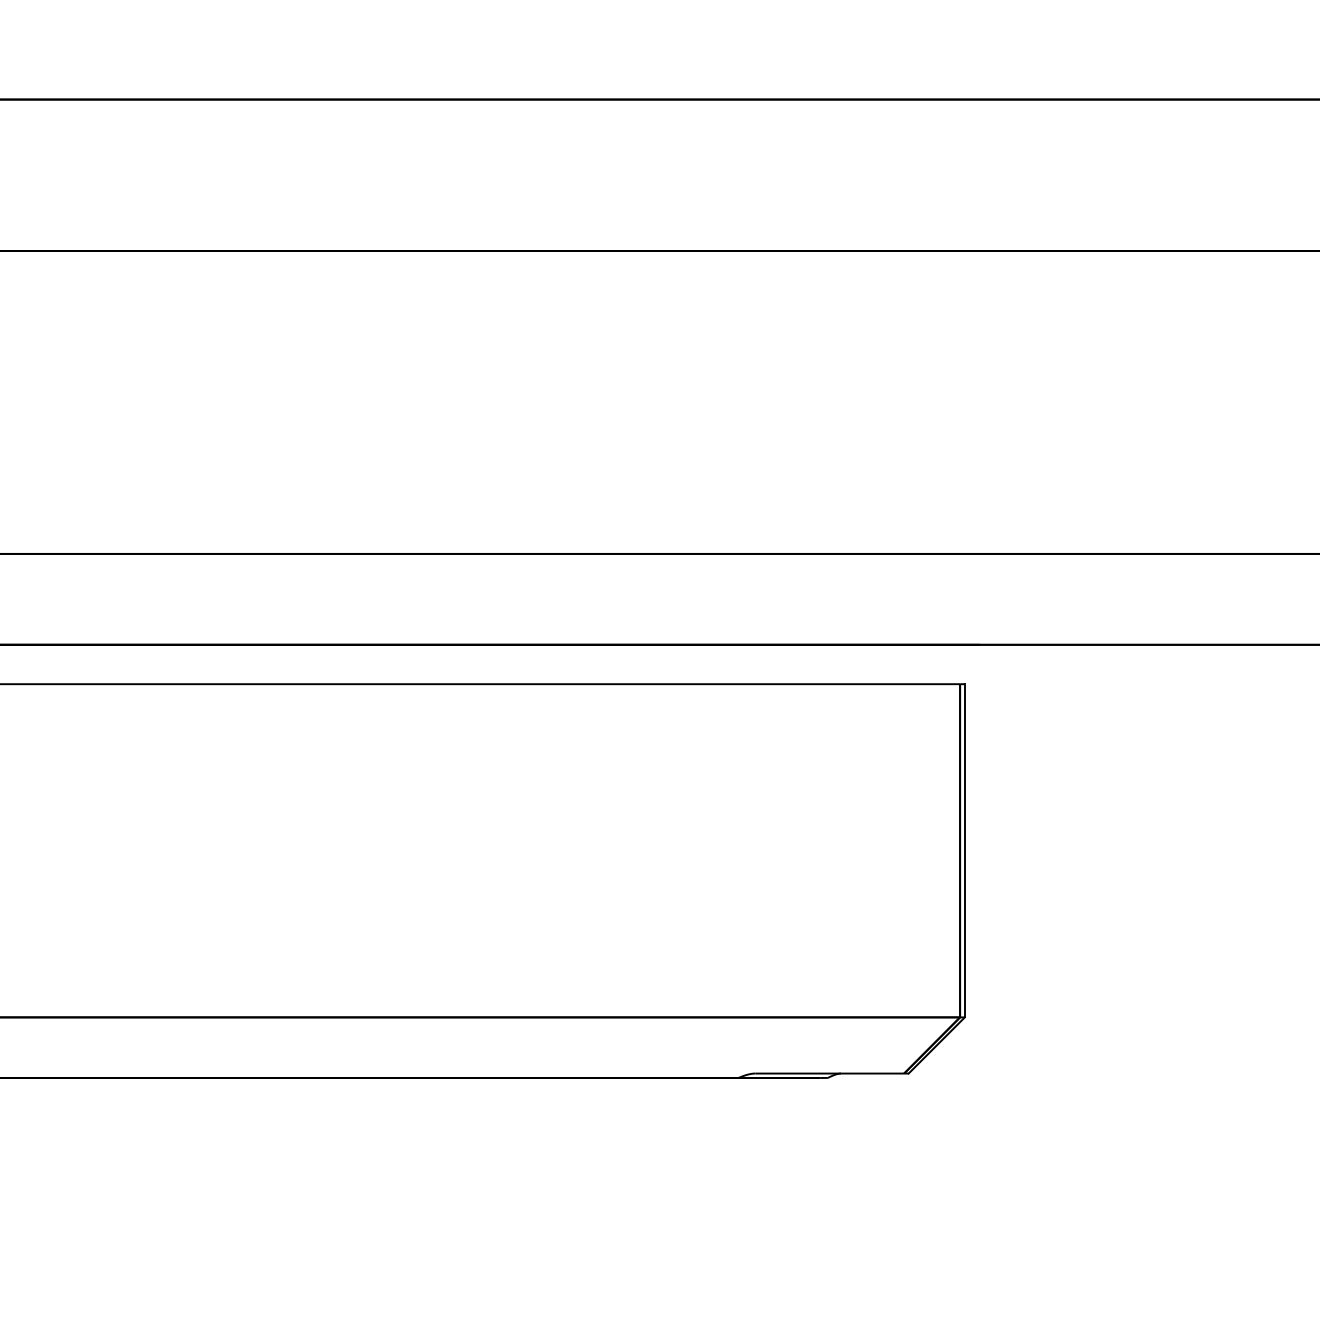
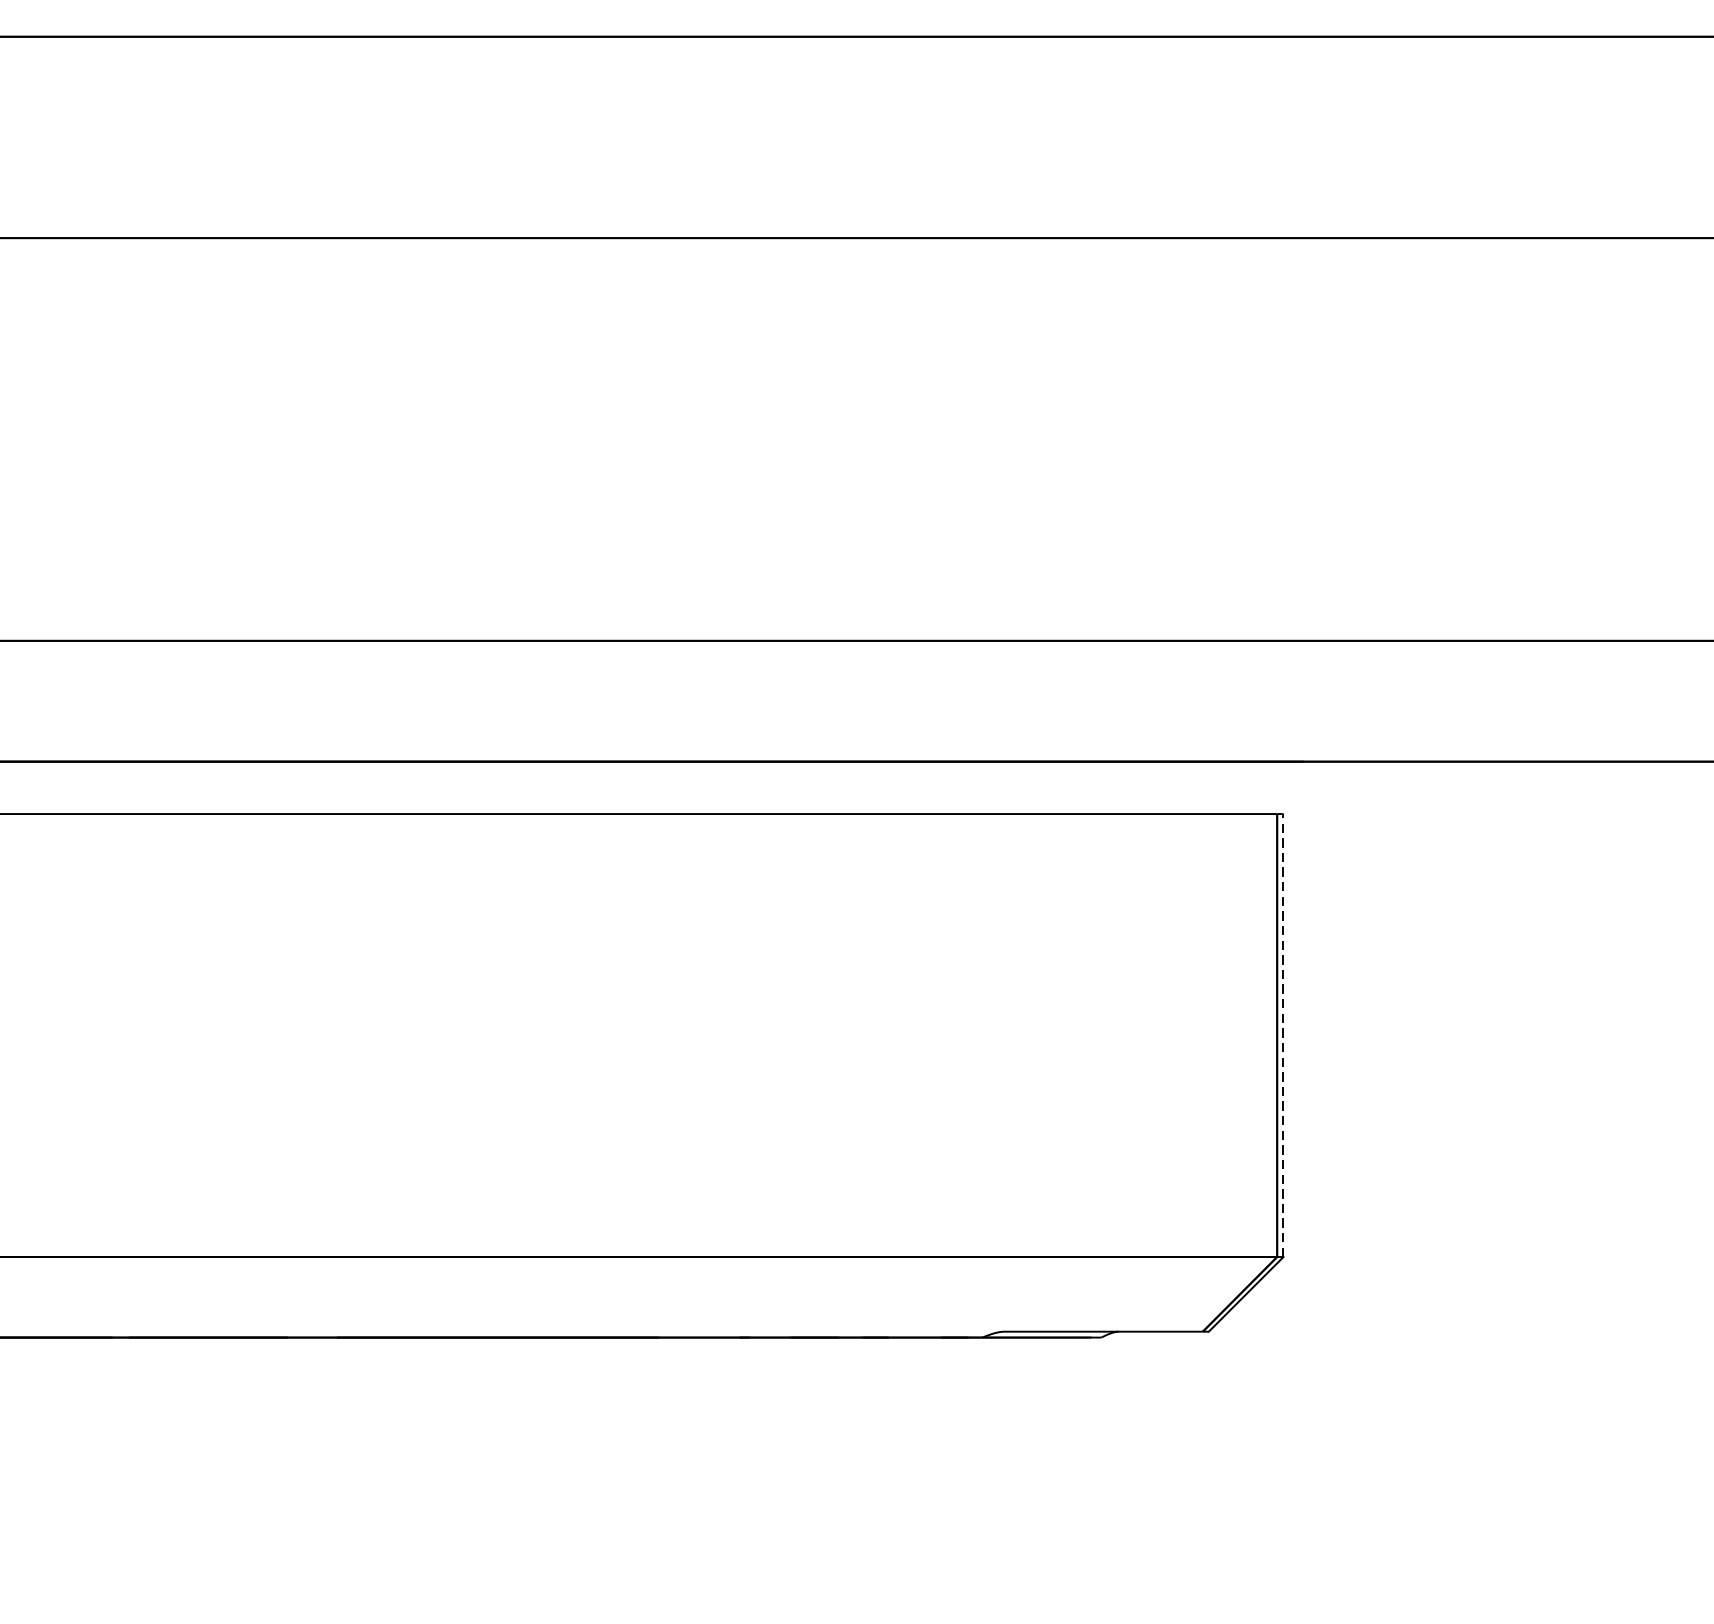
line: (964, 850) -> (1283, 1035), solid -> dashed

